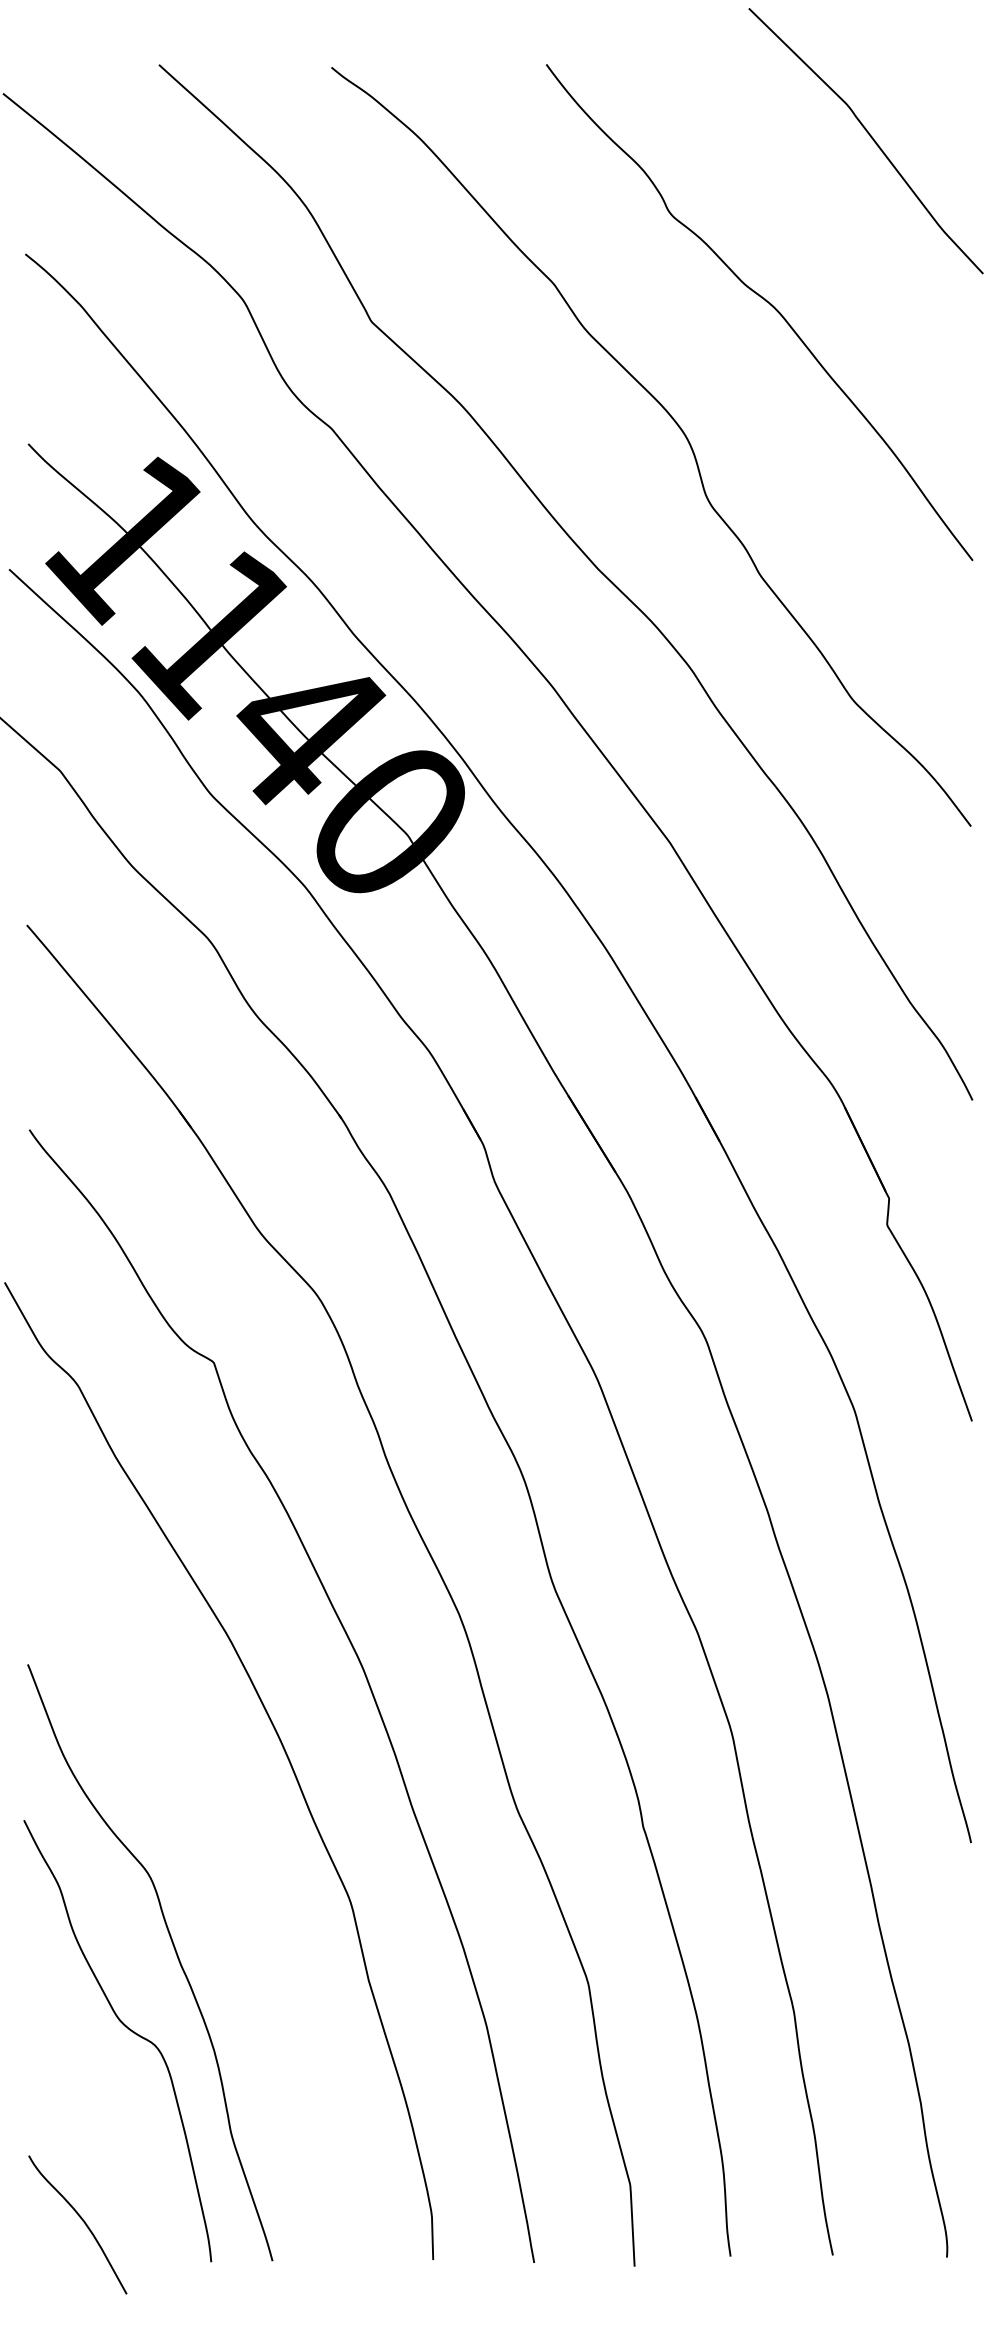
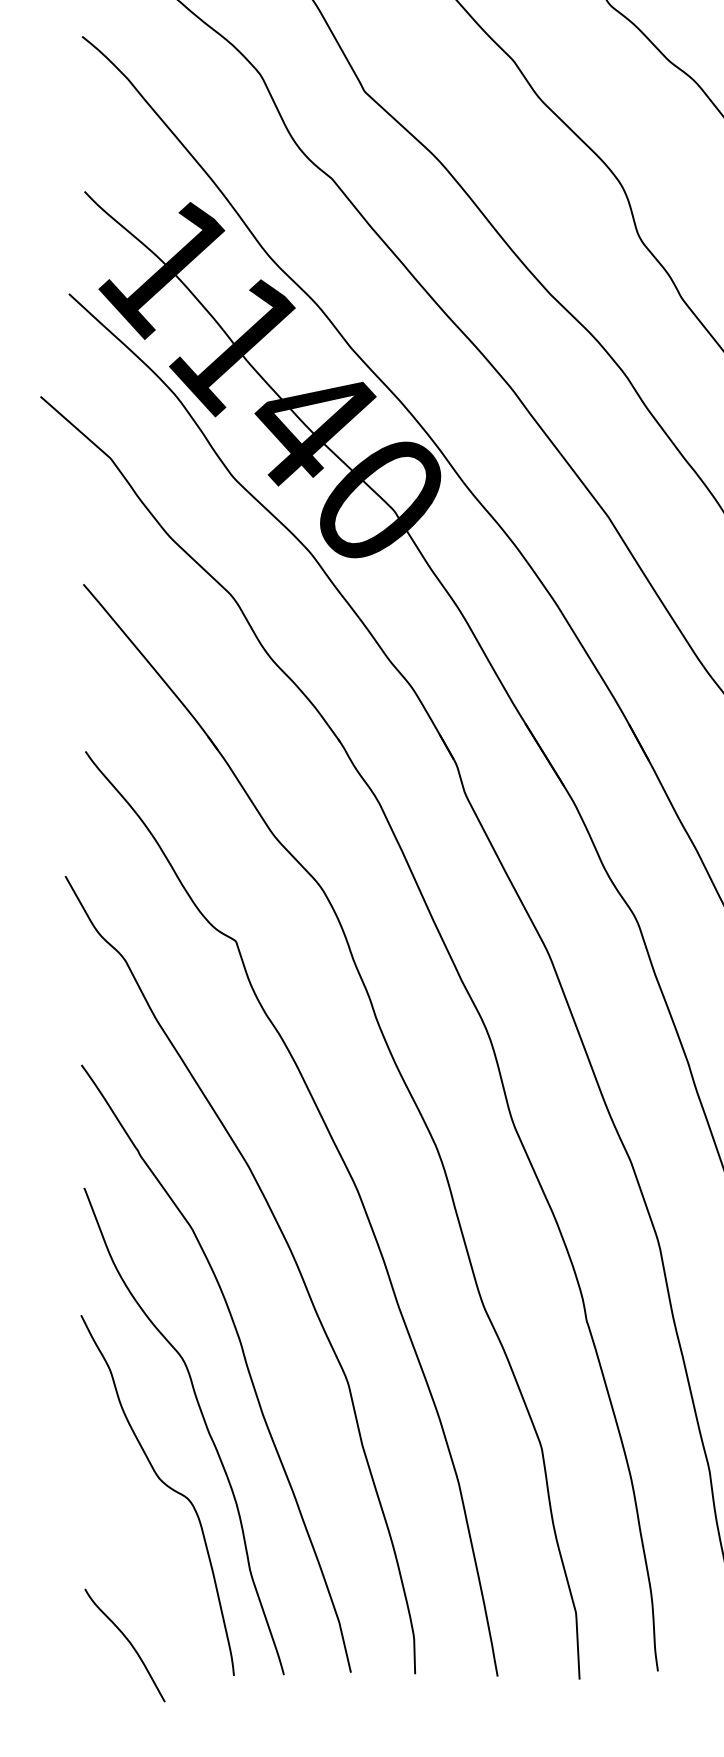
curve: (223, 1873) -> (243, 1358), added

